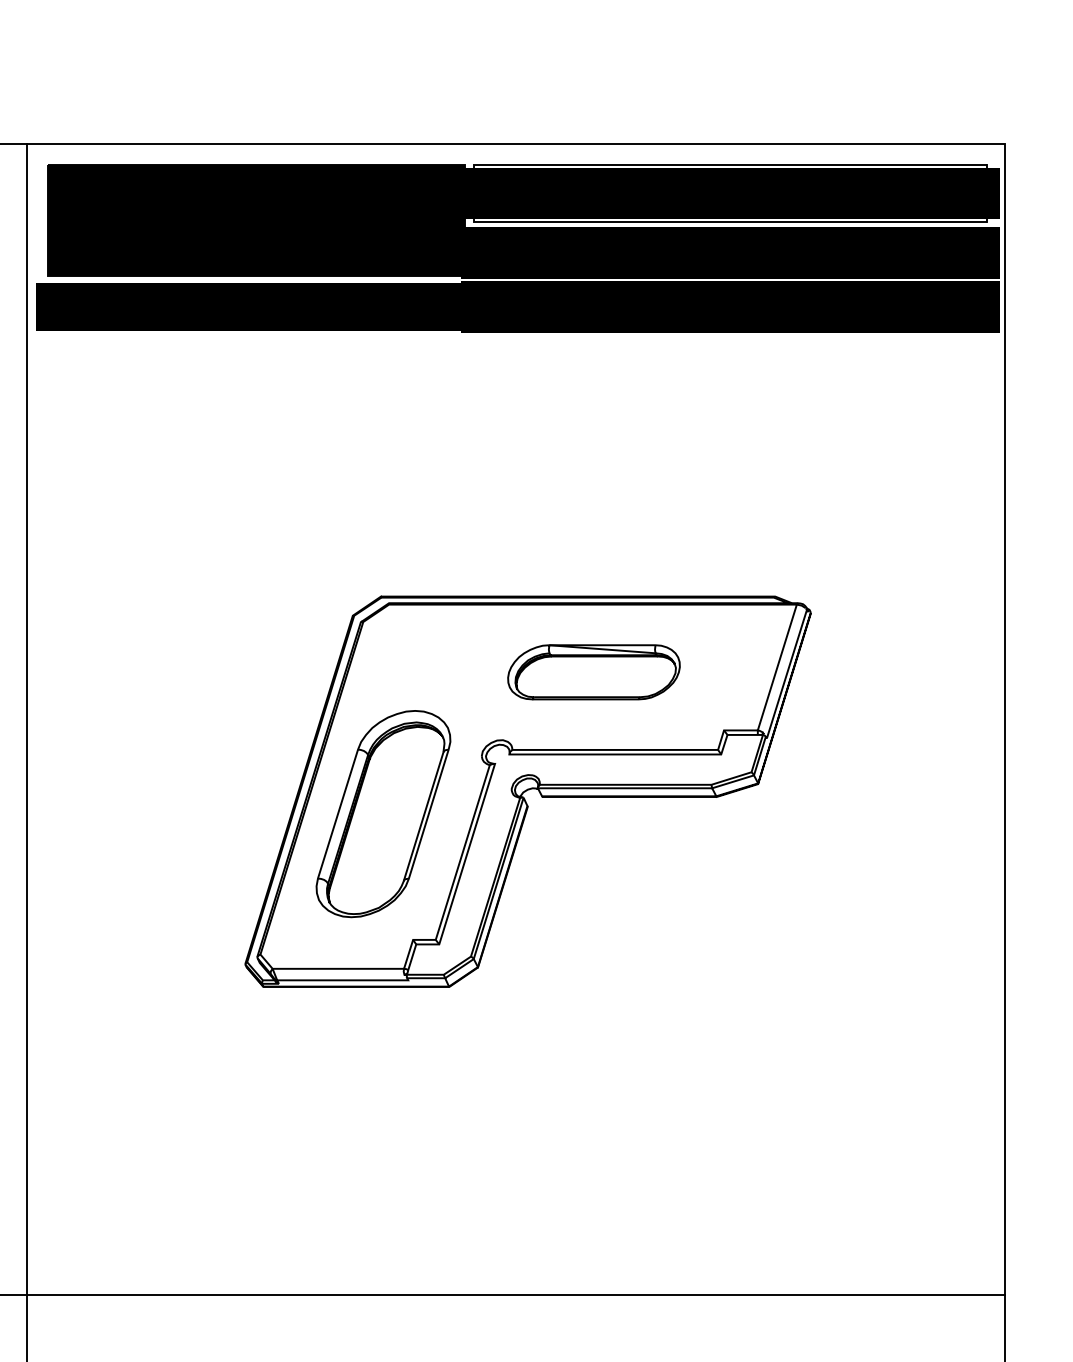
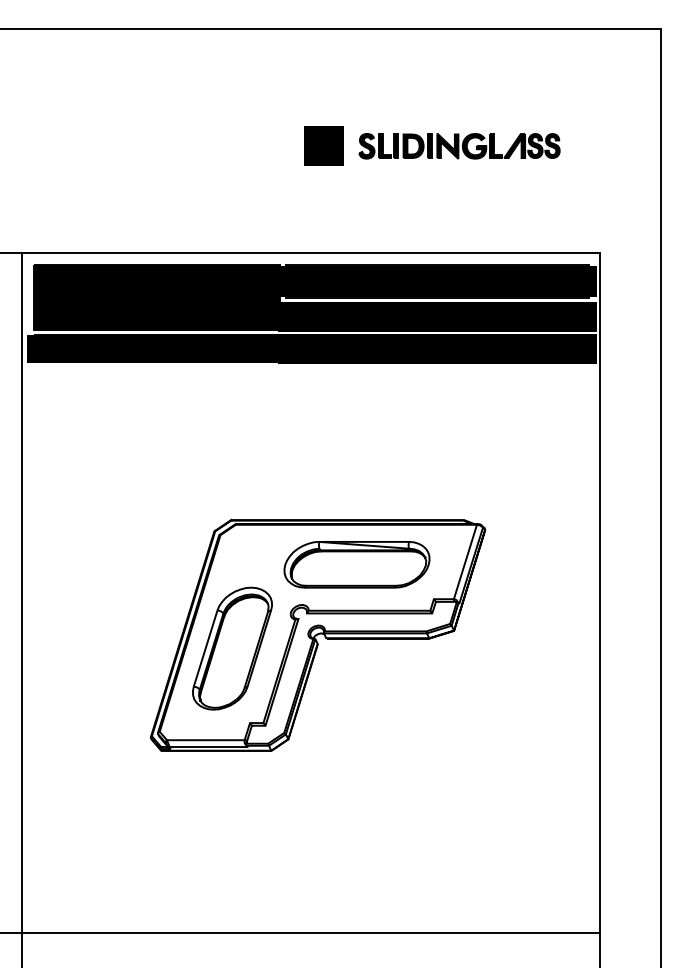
part: (593, 671) -> (356, 564), size x1.43

